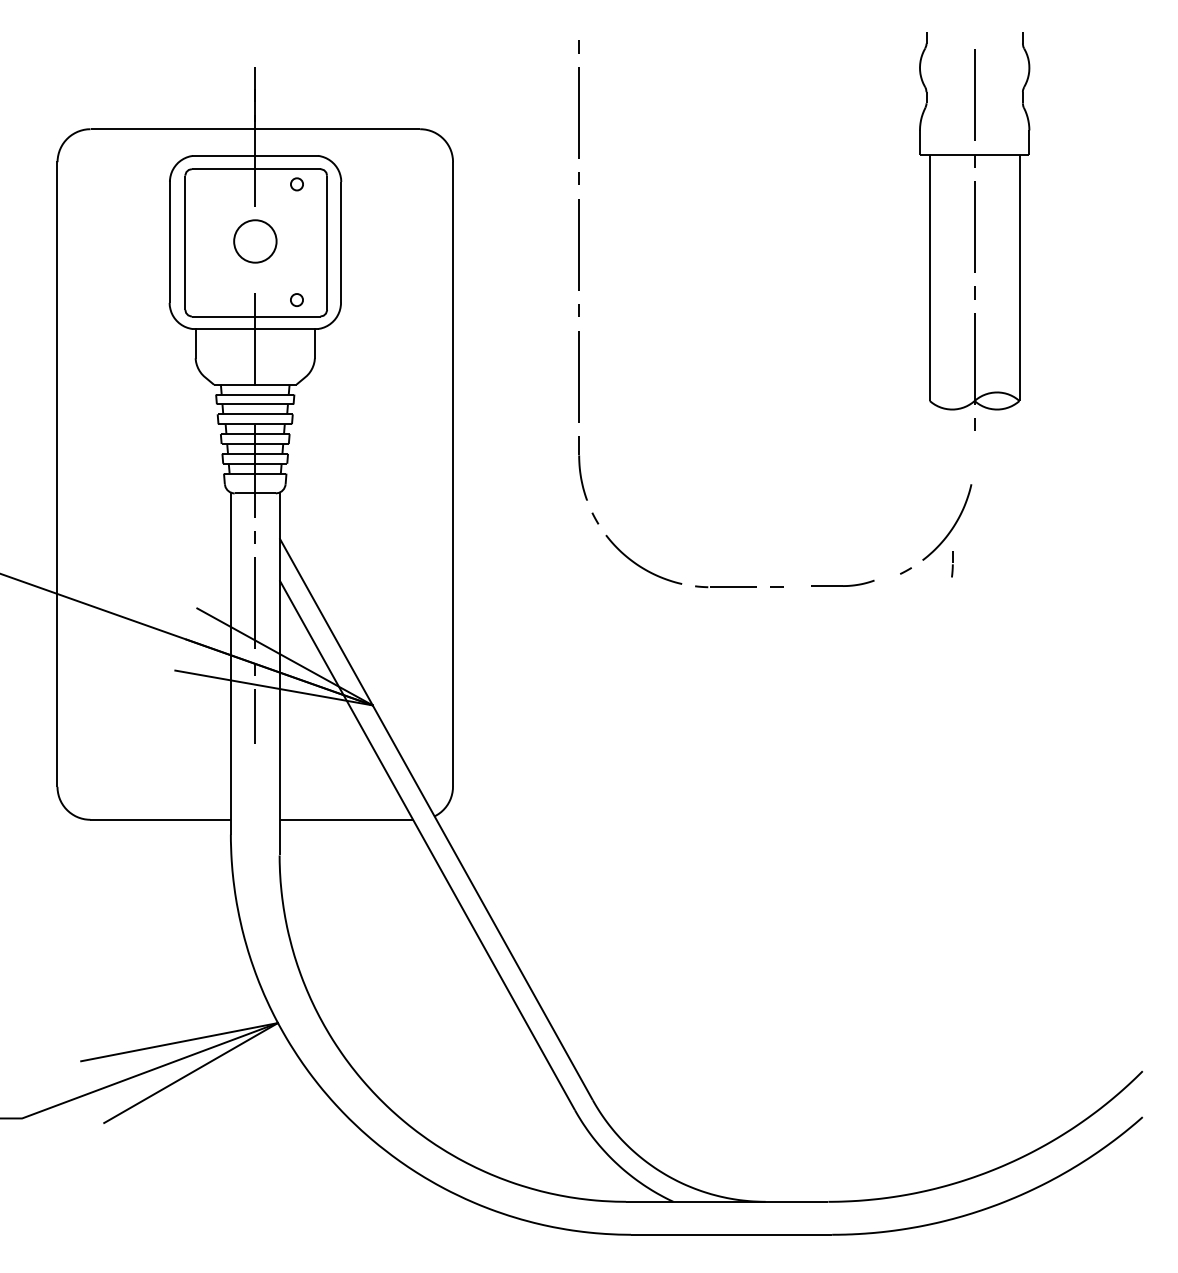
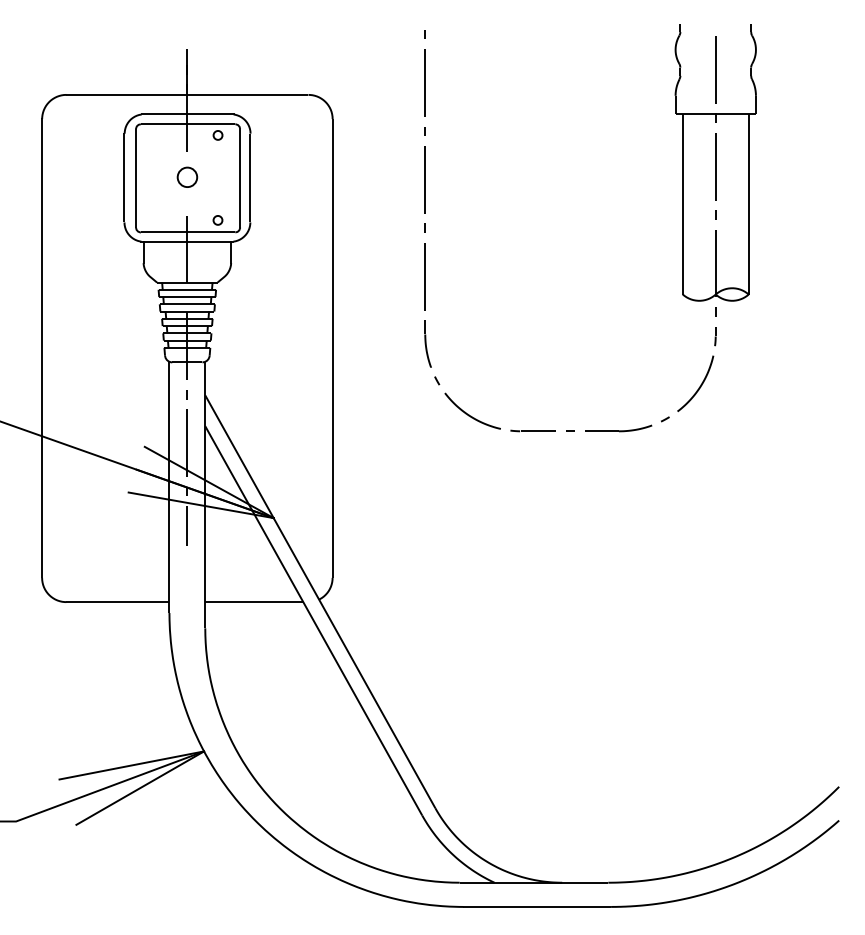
circle: (255, 241) -> (187, 177), size x0.62
line: (952, 564) -> (715, 336), moved
part: (842, 583) -> (618, 428), size x1.43

